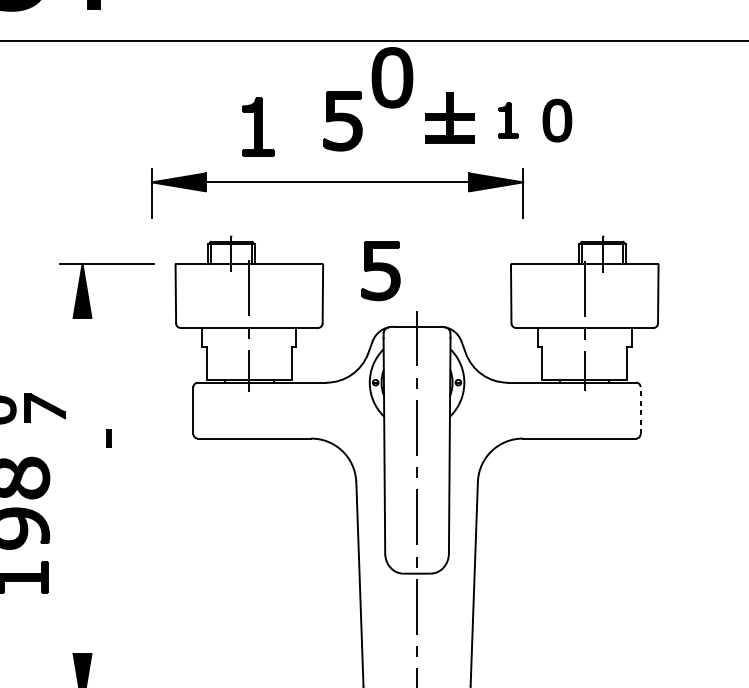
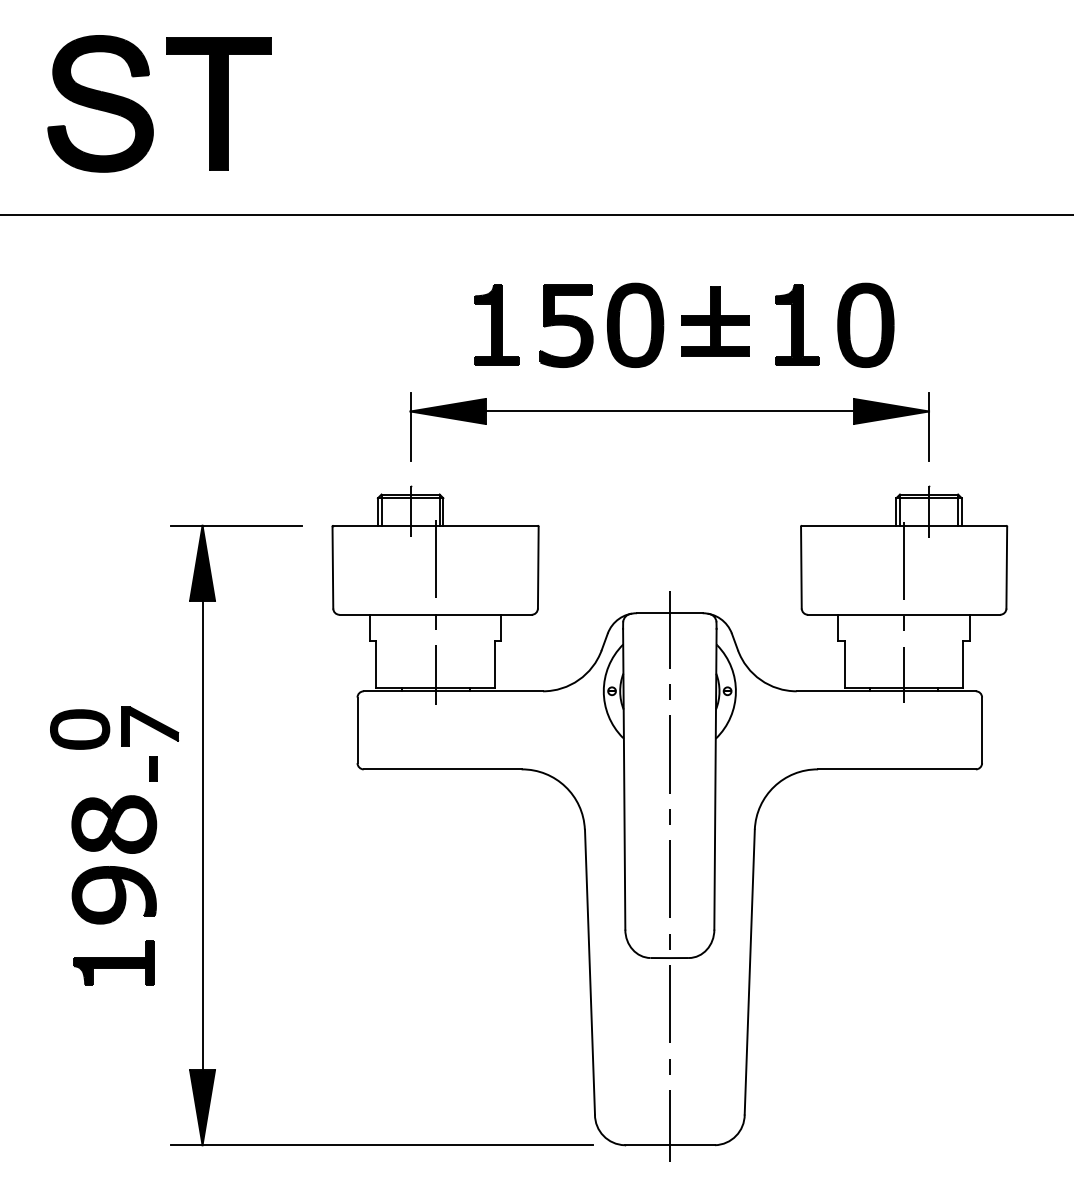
part: (392, 77) -> (635, 324), moved
part: (508, 120) -> (797, 324), size x1.67
part: (557, 120) -> (865, 324), size x1.43
part: (257, 126) -> (496, 324), moved
part: (337, 182) -> (669, 411), moved
part: (381, 270) -> (619, 534), removed
line: (640, 410) -> (982, 730), dashed -> solid
part: (108, 437) -> (153, 768), moved
line: (82, 485) -> (202, 835), added

